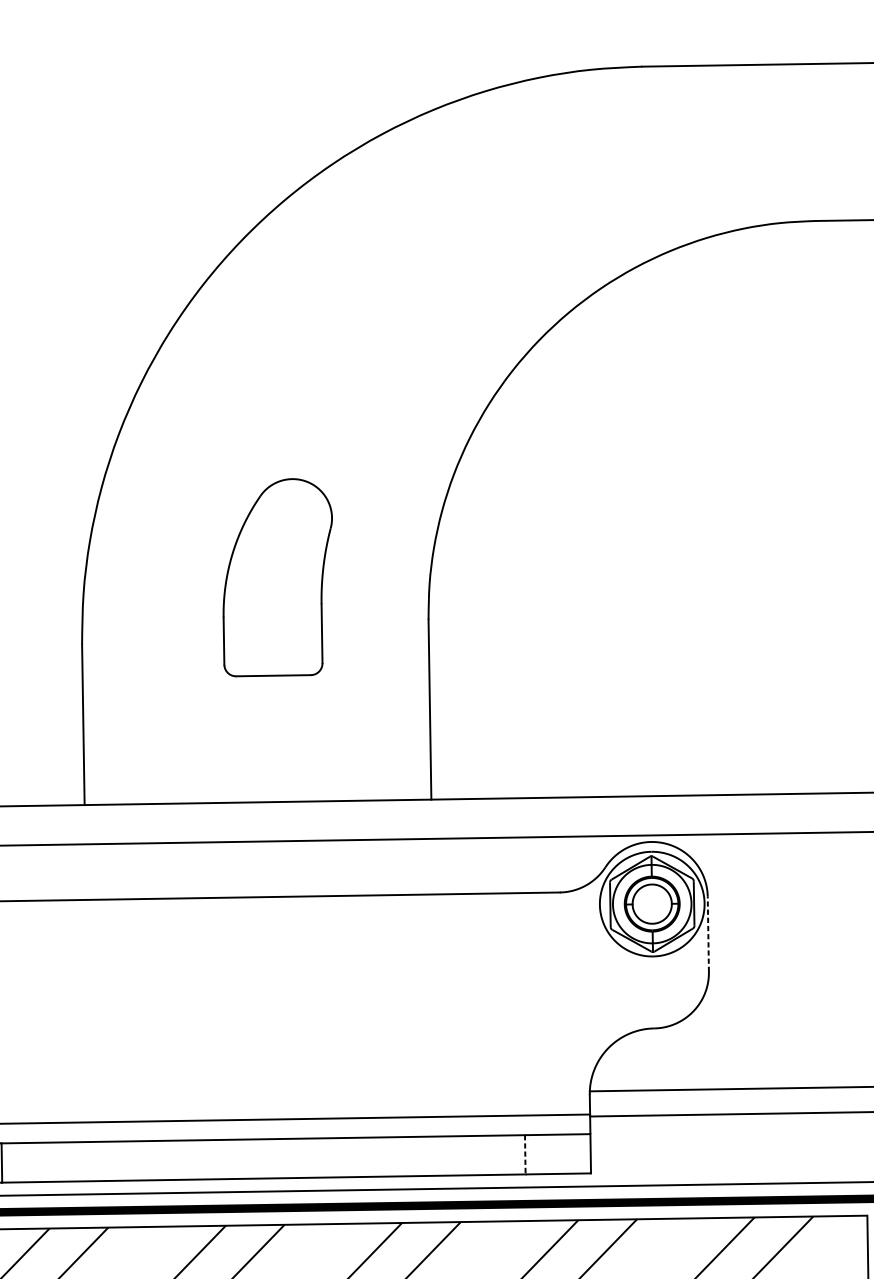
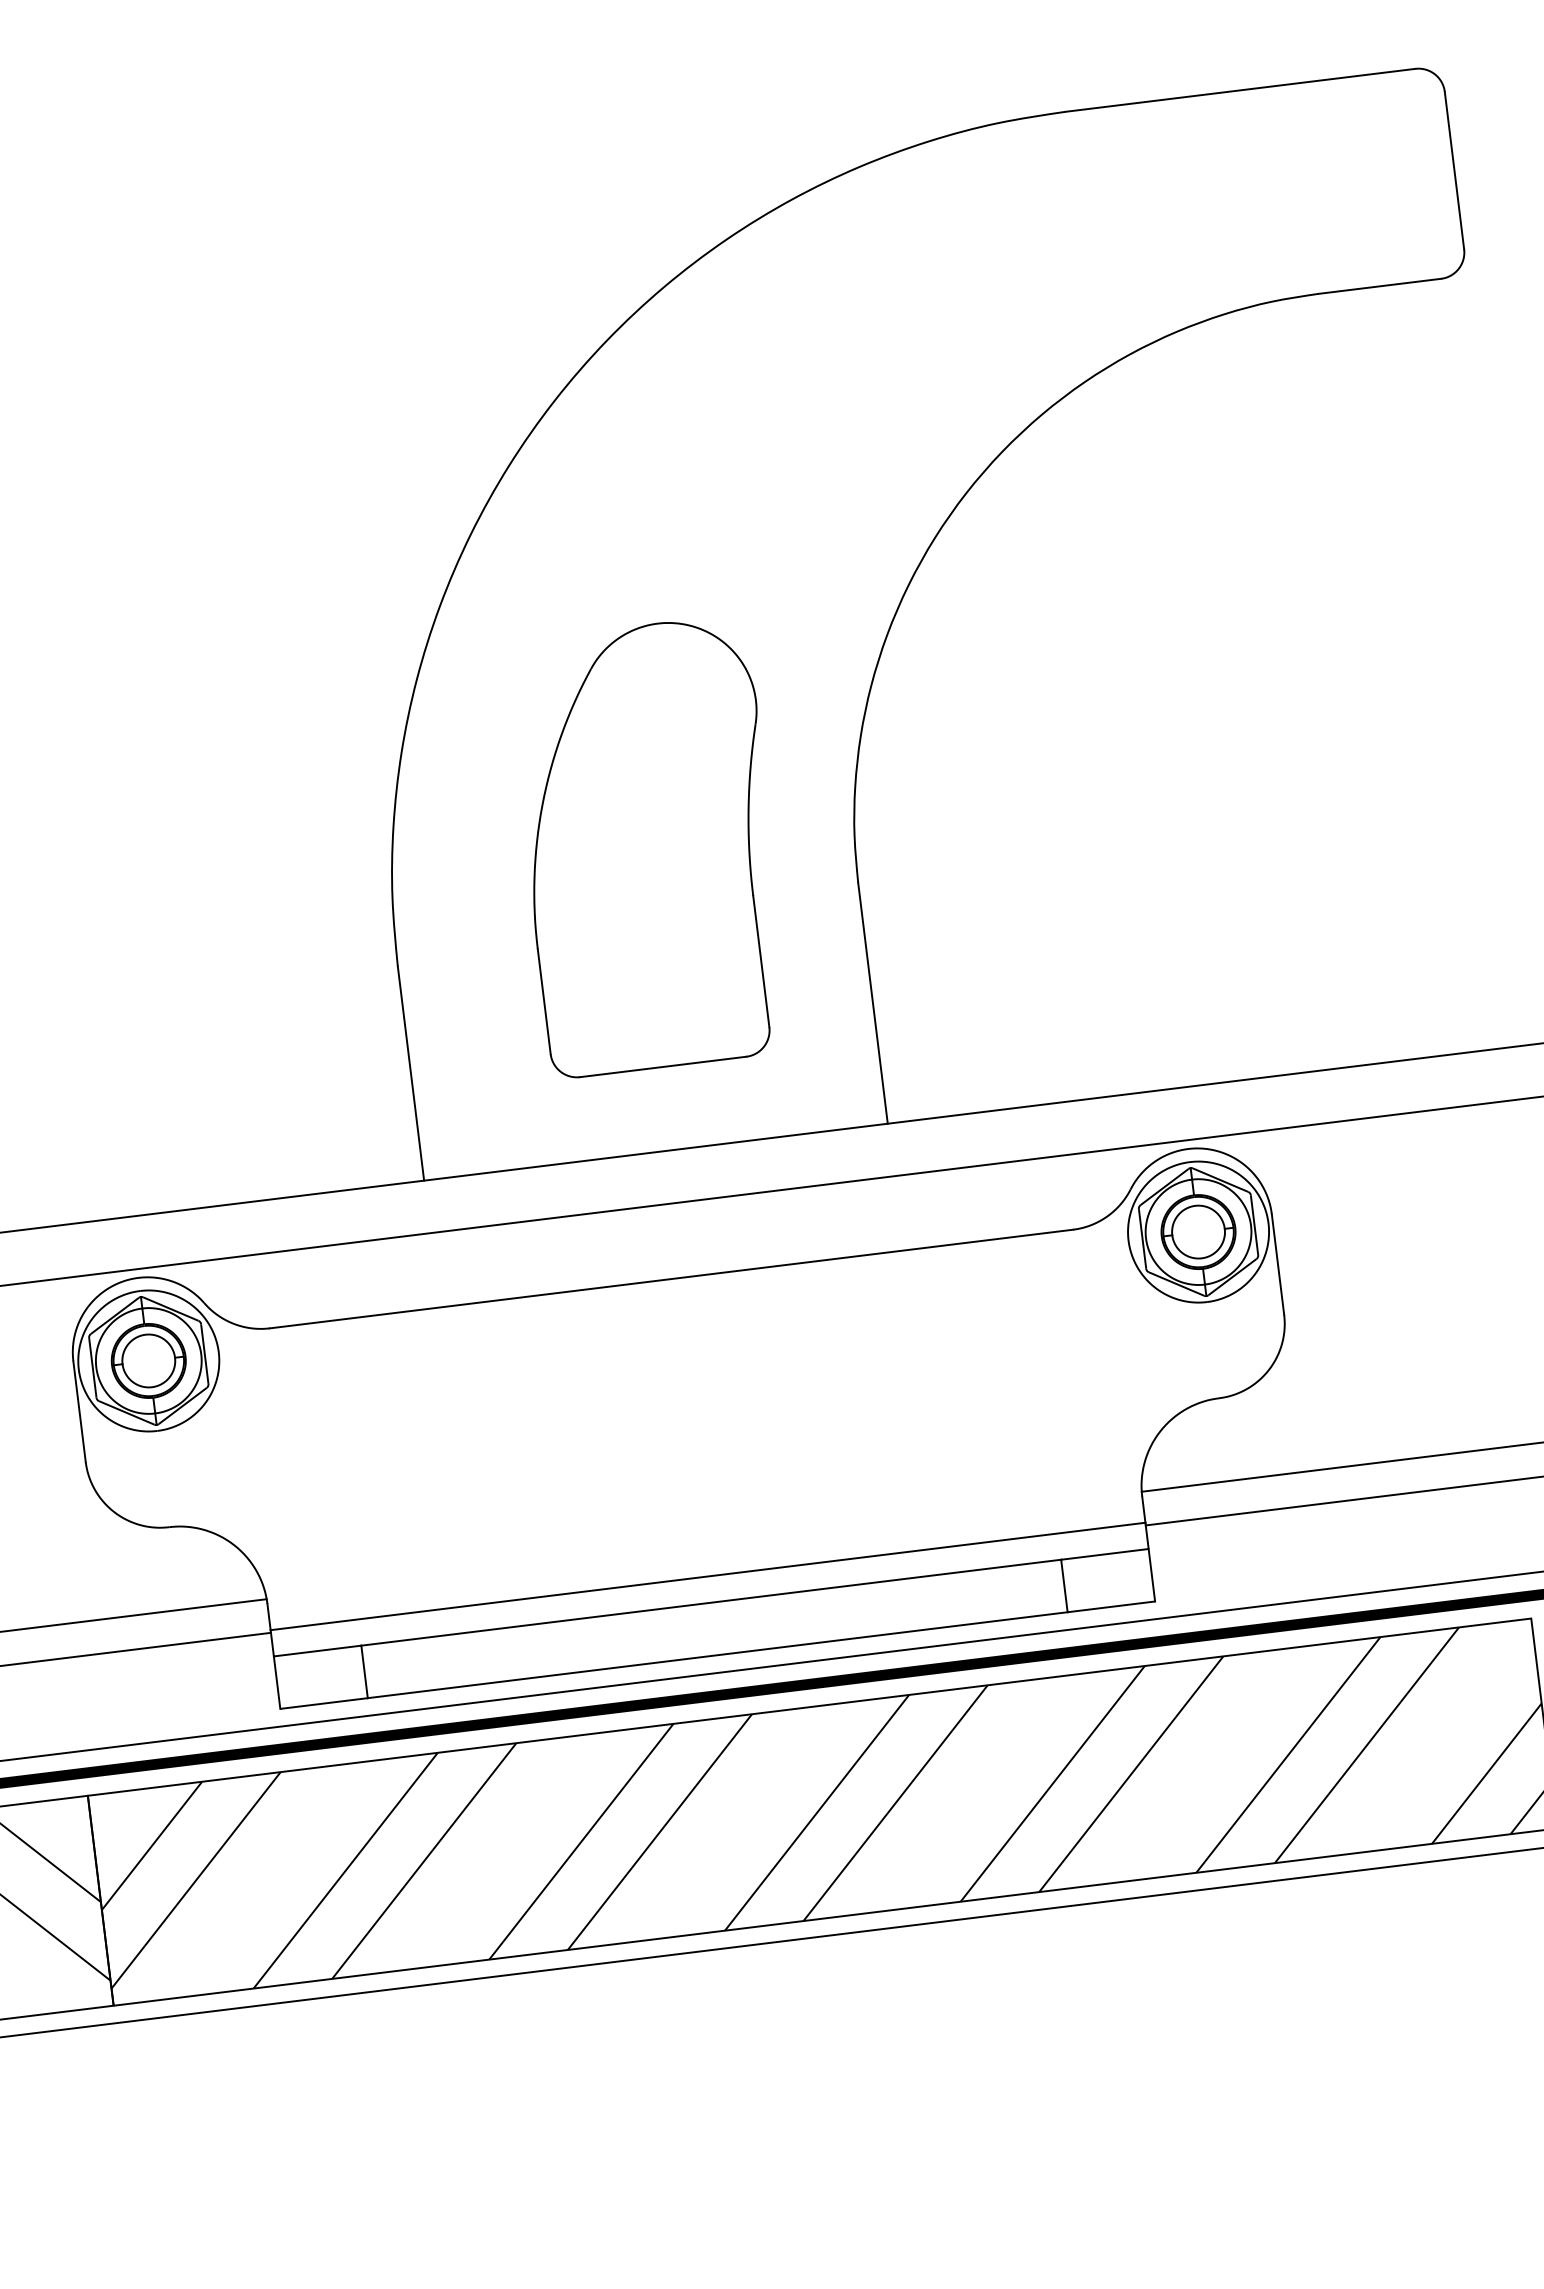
part: (278, 579) -> (651, 850), size x1.67
line: (708, 934) -> (1278, 1264), dashed -> solid
line: (525, 1155) -> (1064, 1586), dashed -> solid

